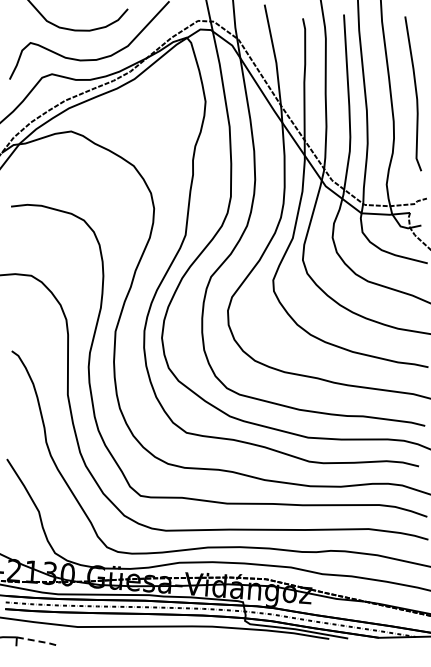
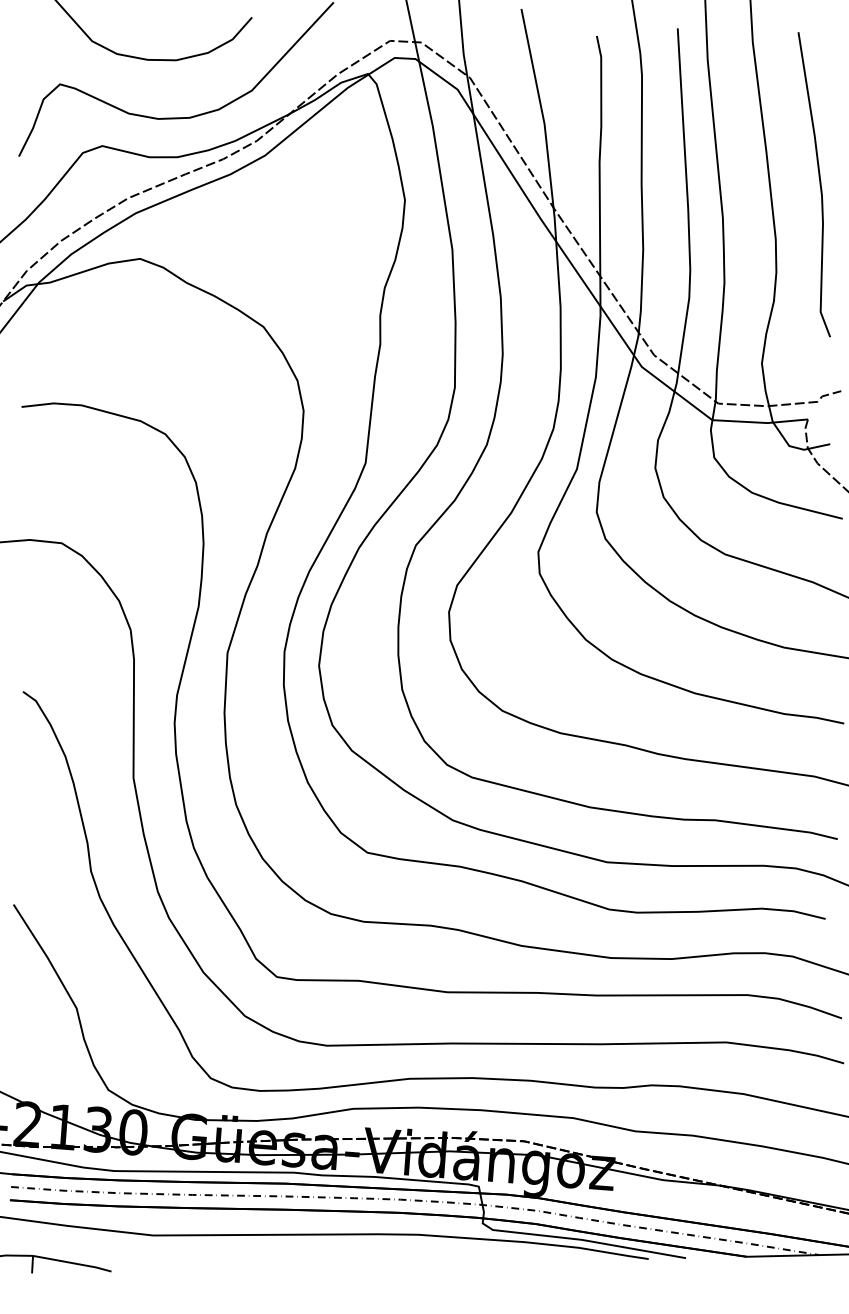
line: (38, 641) -> (75, 1264), dashed -> solid

